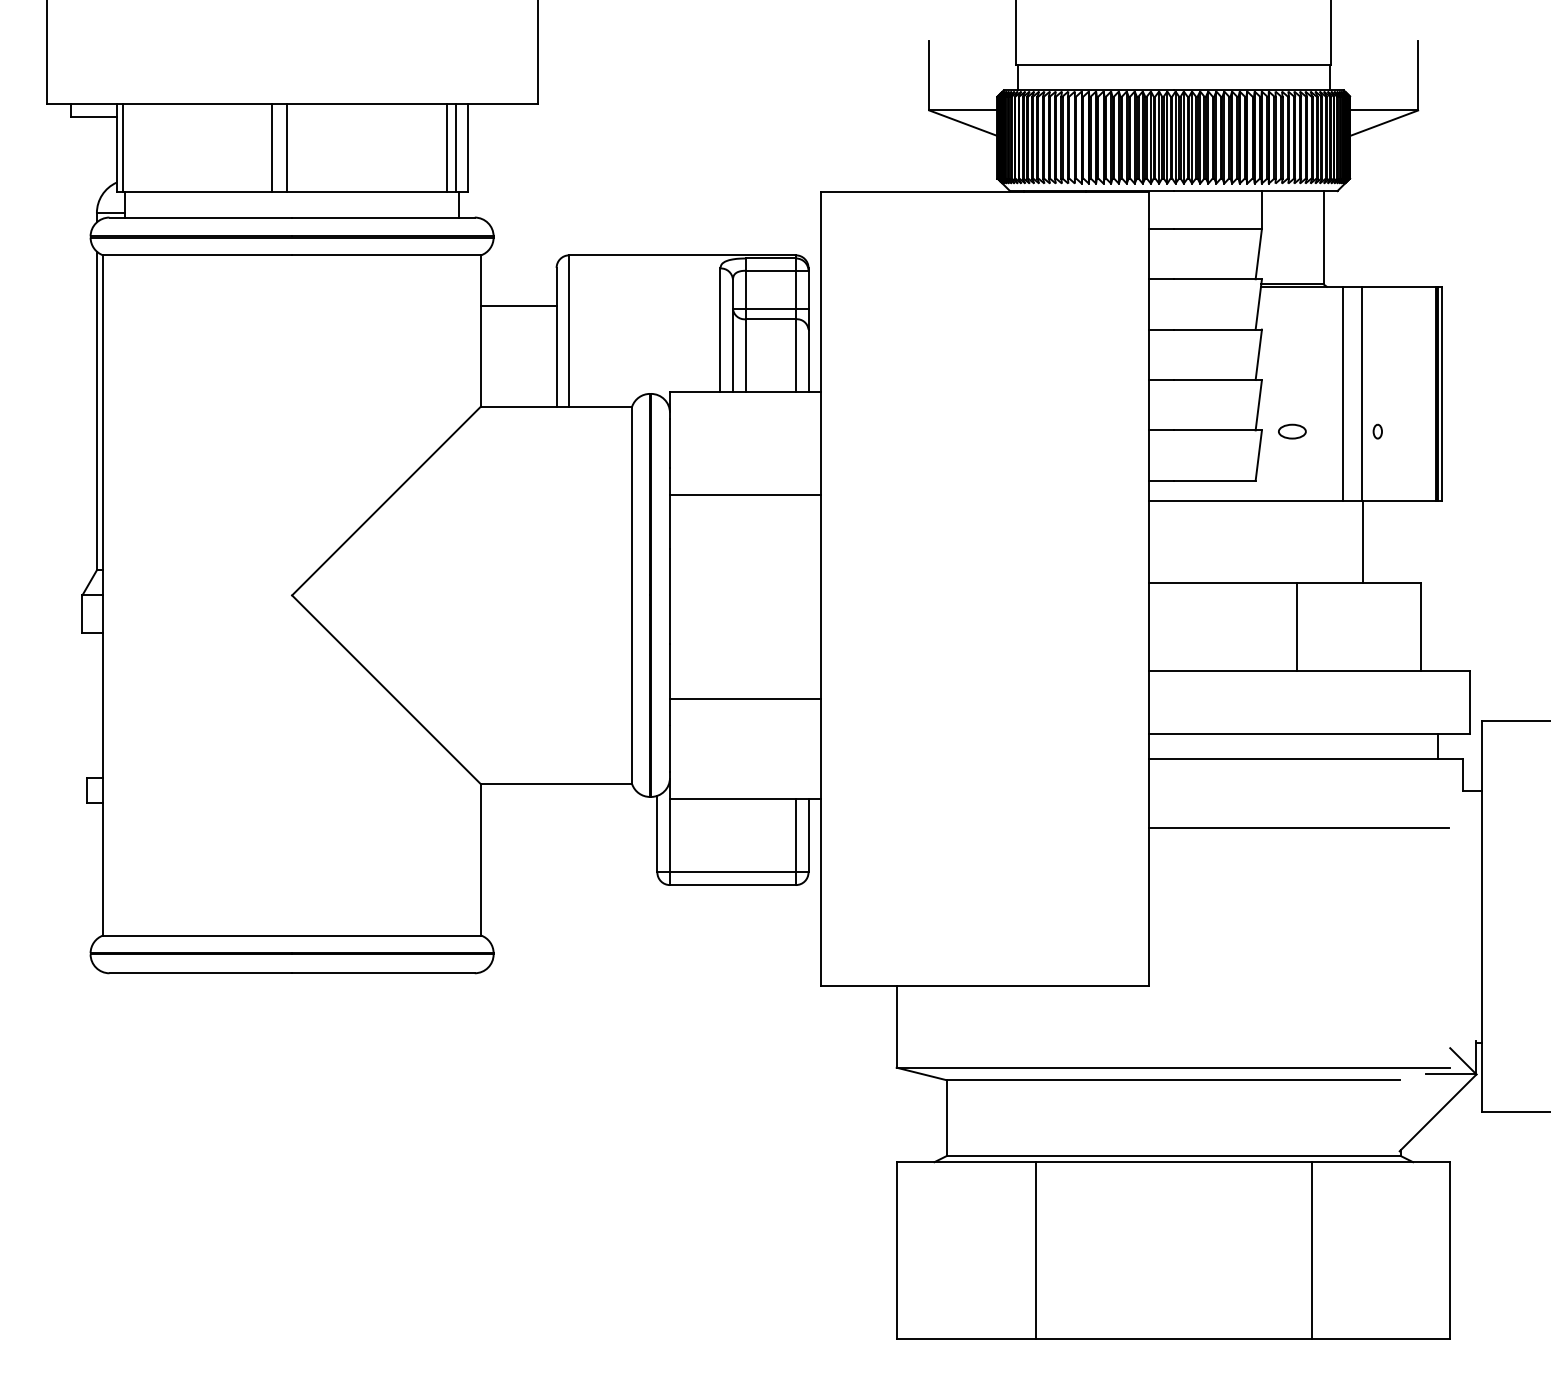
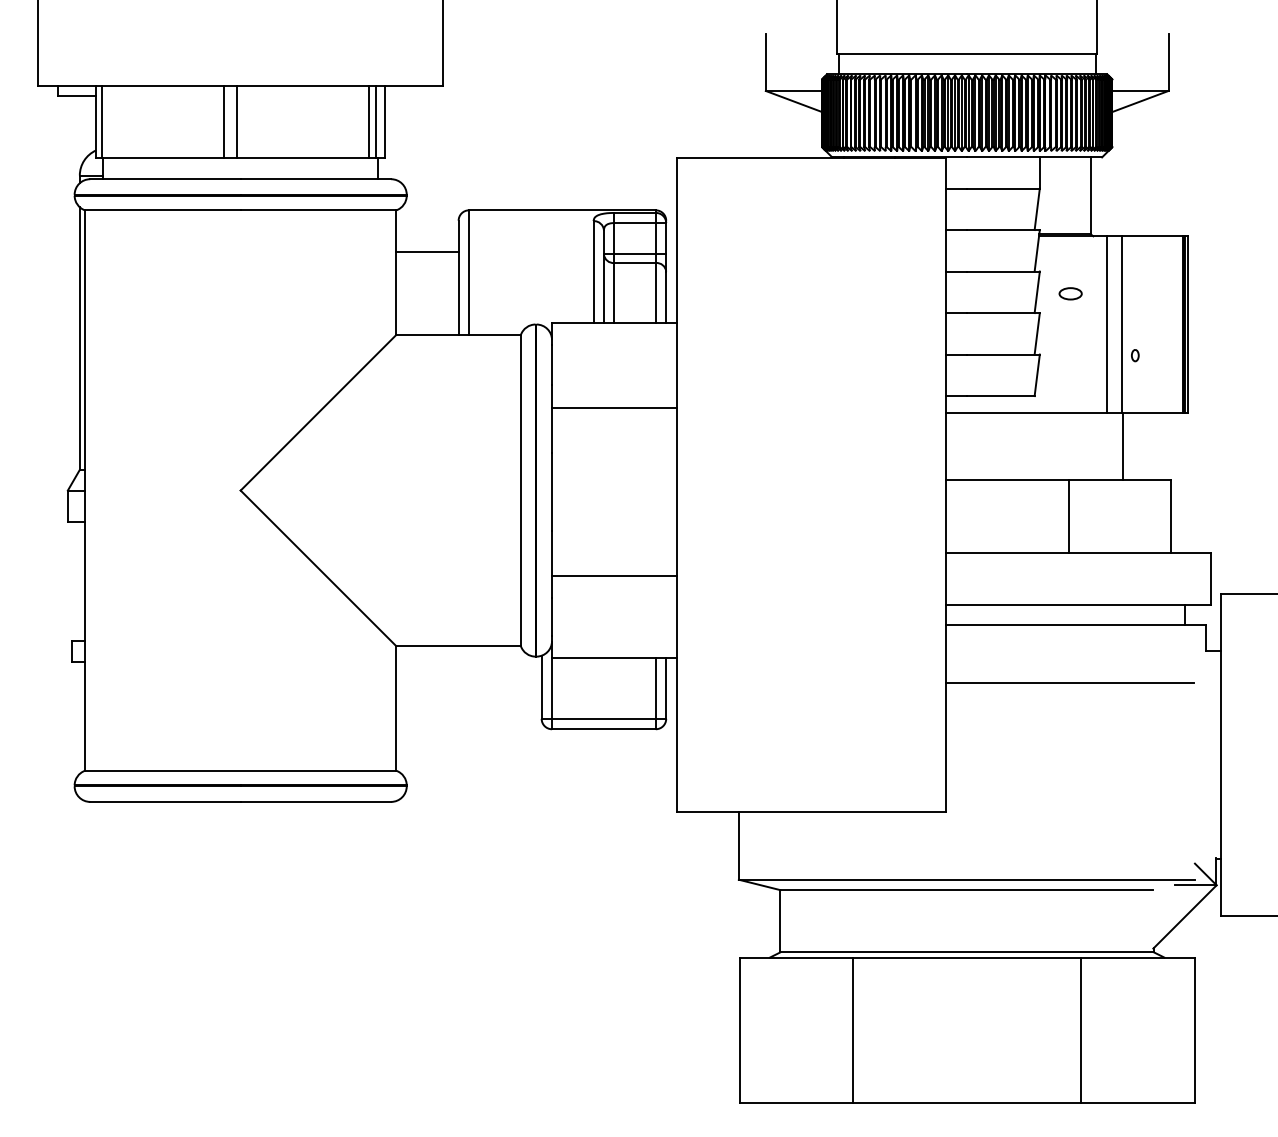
part: (1292, 431) -> (1070, 293), moved

